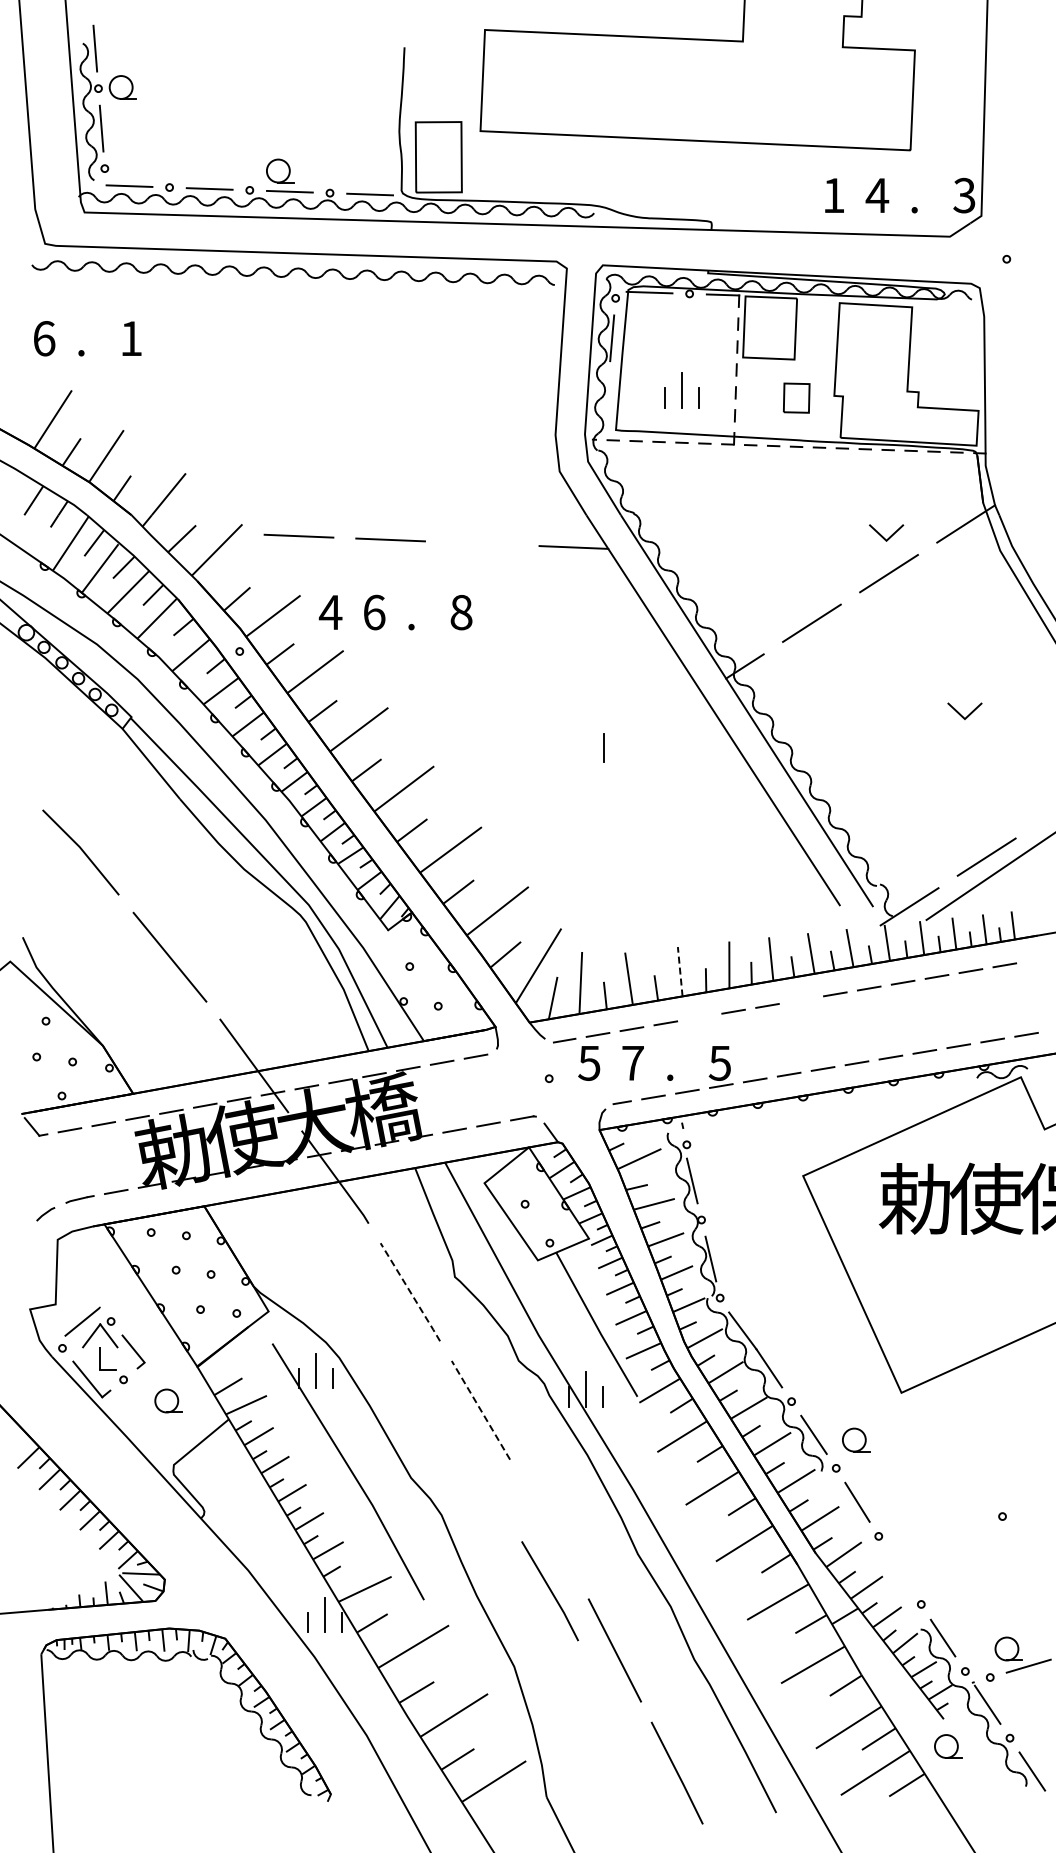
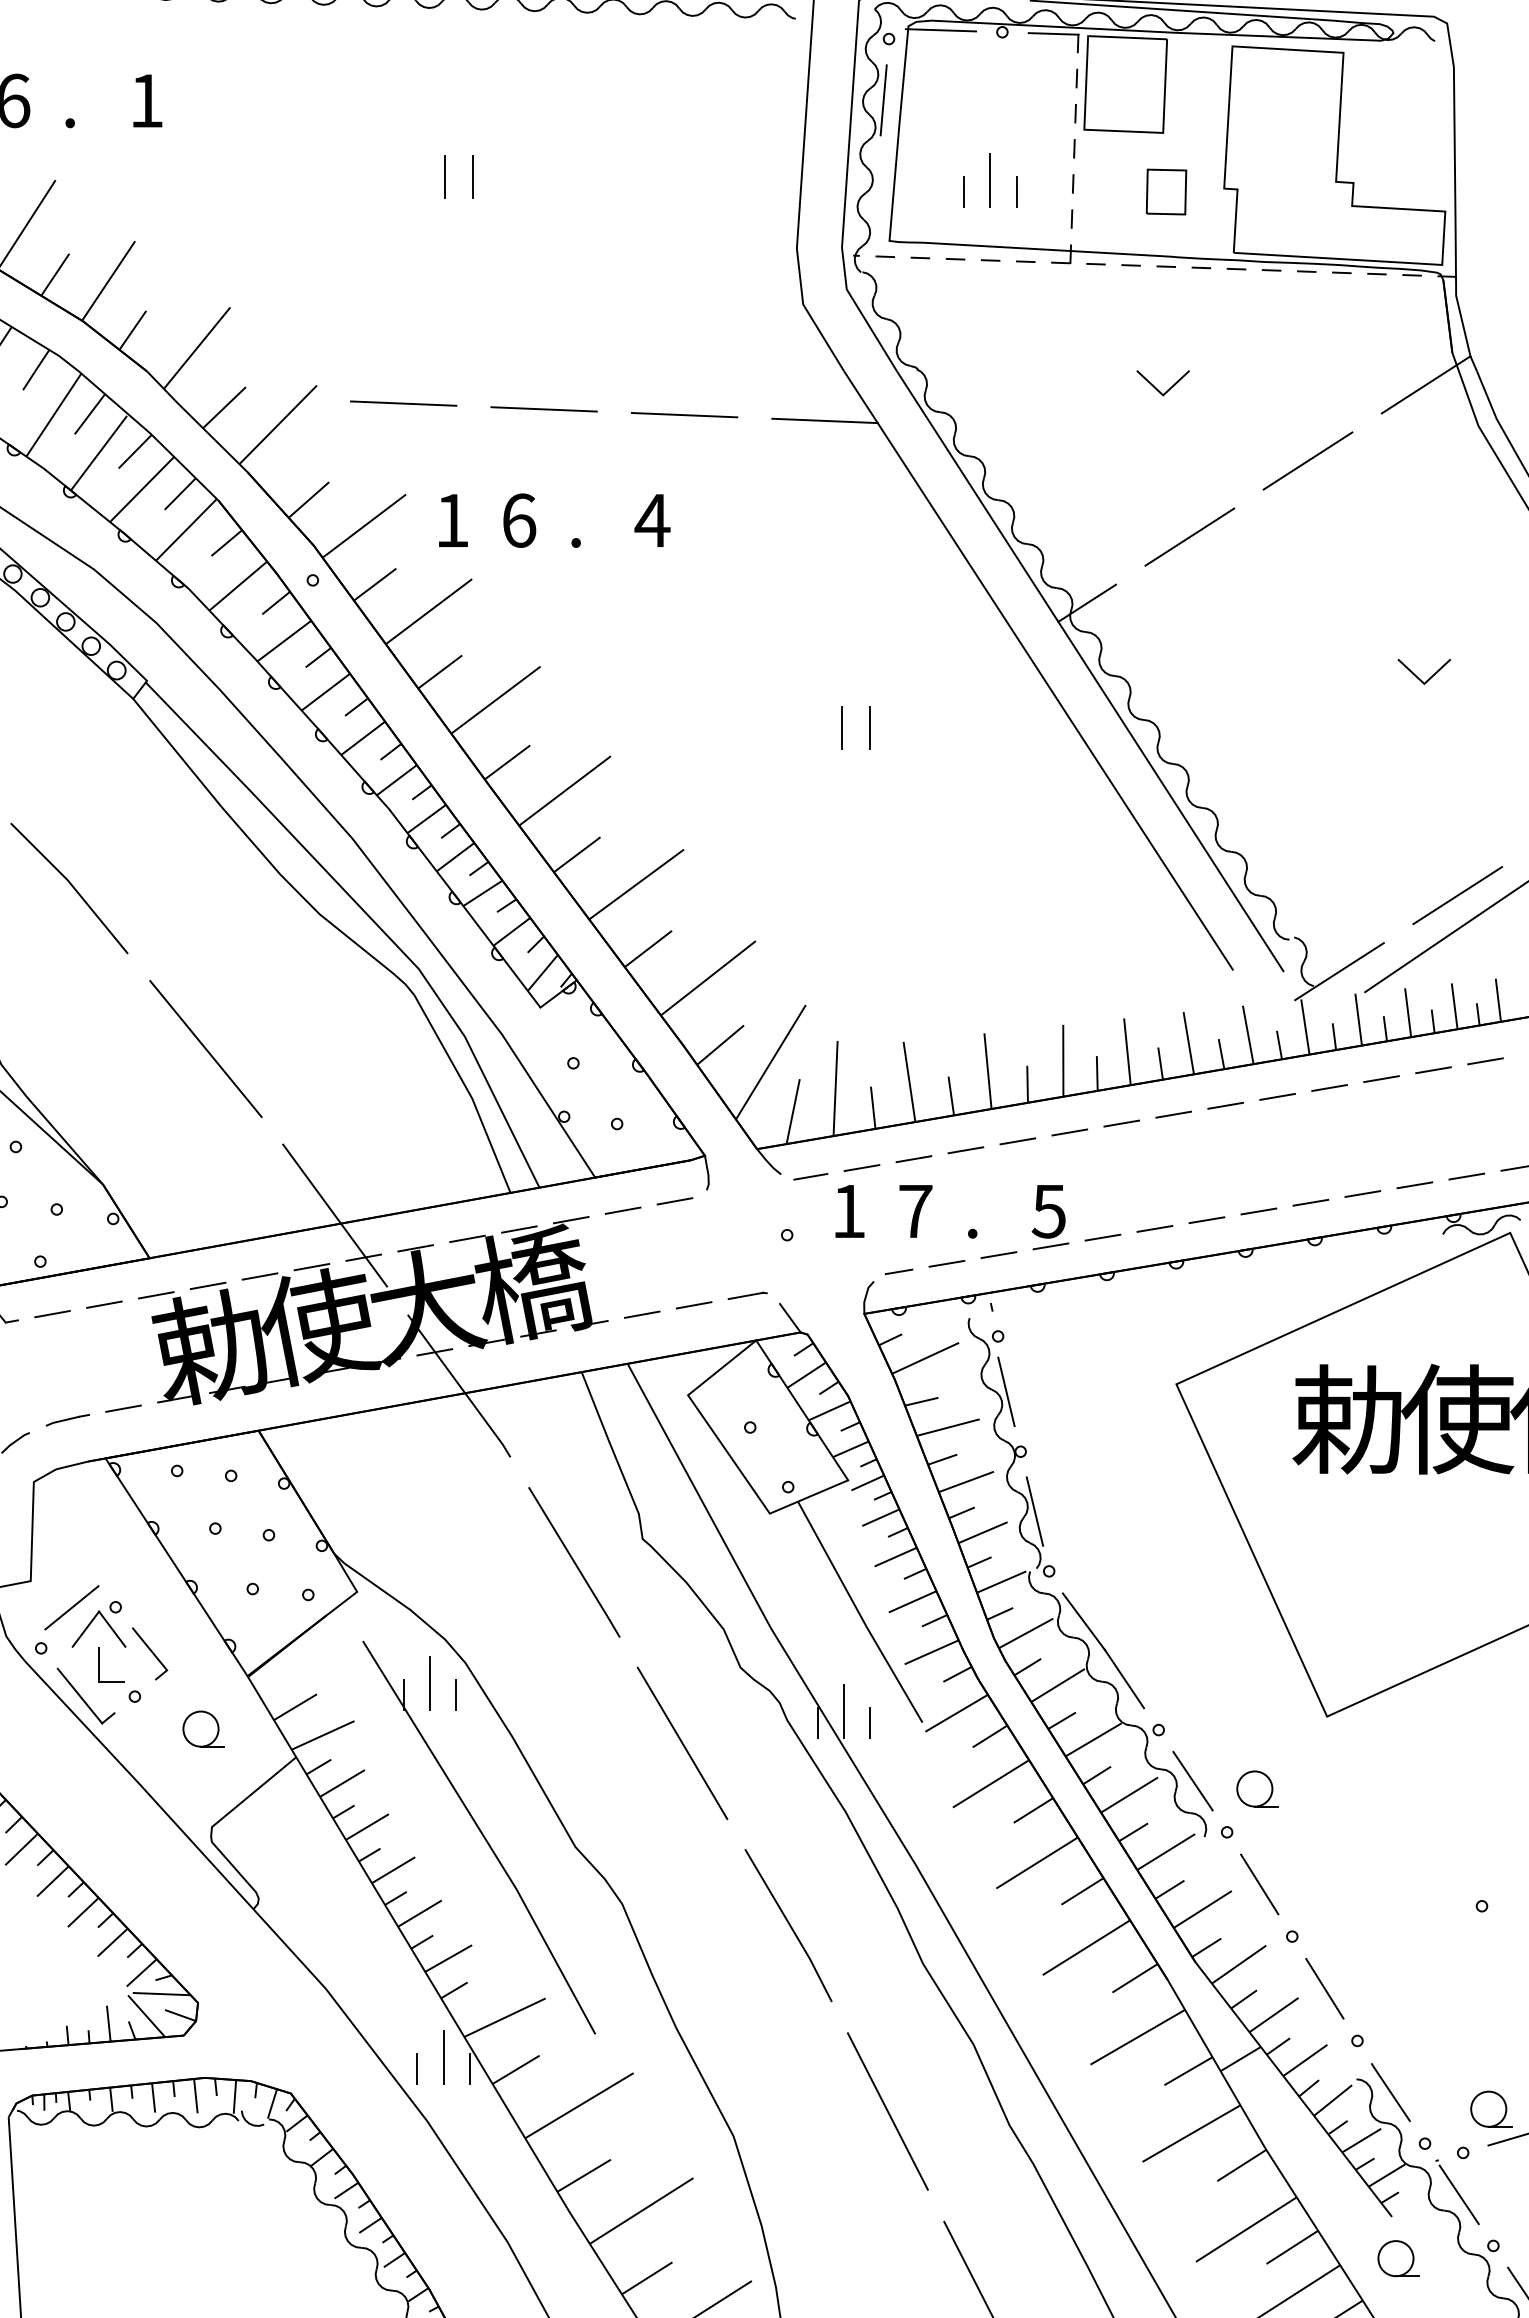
line: (326, 388) -> (445, 177), added
line: (344, 388) -> (473, 177), added
line: (882, 535) -> (1156, 387), moved
line: (482, 543) -> (684, 414), added
text: (330, 612) -> (451, 520), 4 -> 1
text: (461, 612) -> (652, 520), 8 -> 4
line: (585, 747) -> (842, 727), added
line: (680, 971) -> (988, 1070), dashed -> solid
line: (801, 999) -> (1173, 1113), added
line: (699, 1017) -> (1017, 1141), added
text: (589, 1063) -> (848, 1211), 5 -> 1
line: (410, 1292) -> (574, 1562), dashed -> solid
line: (480, 1409) -> (681, 1742), dashed -> solid
line: (899, 1569) -> (1324, 1987), added
line: (549, 1590) -> (787, 1924), moved

